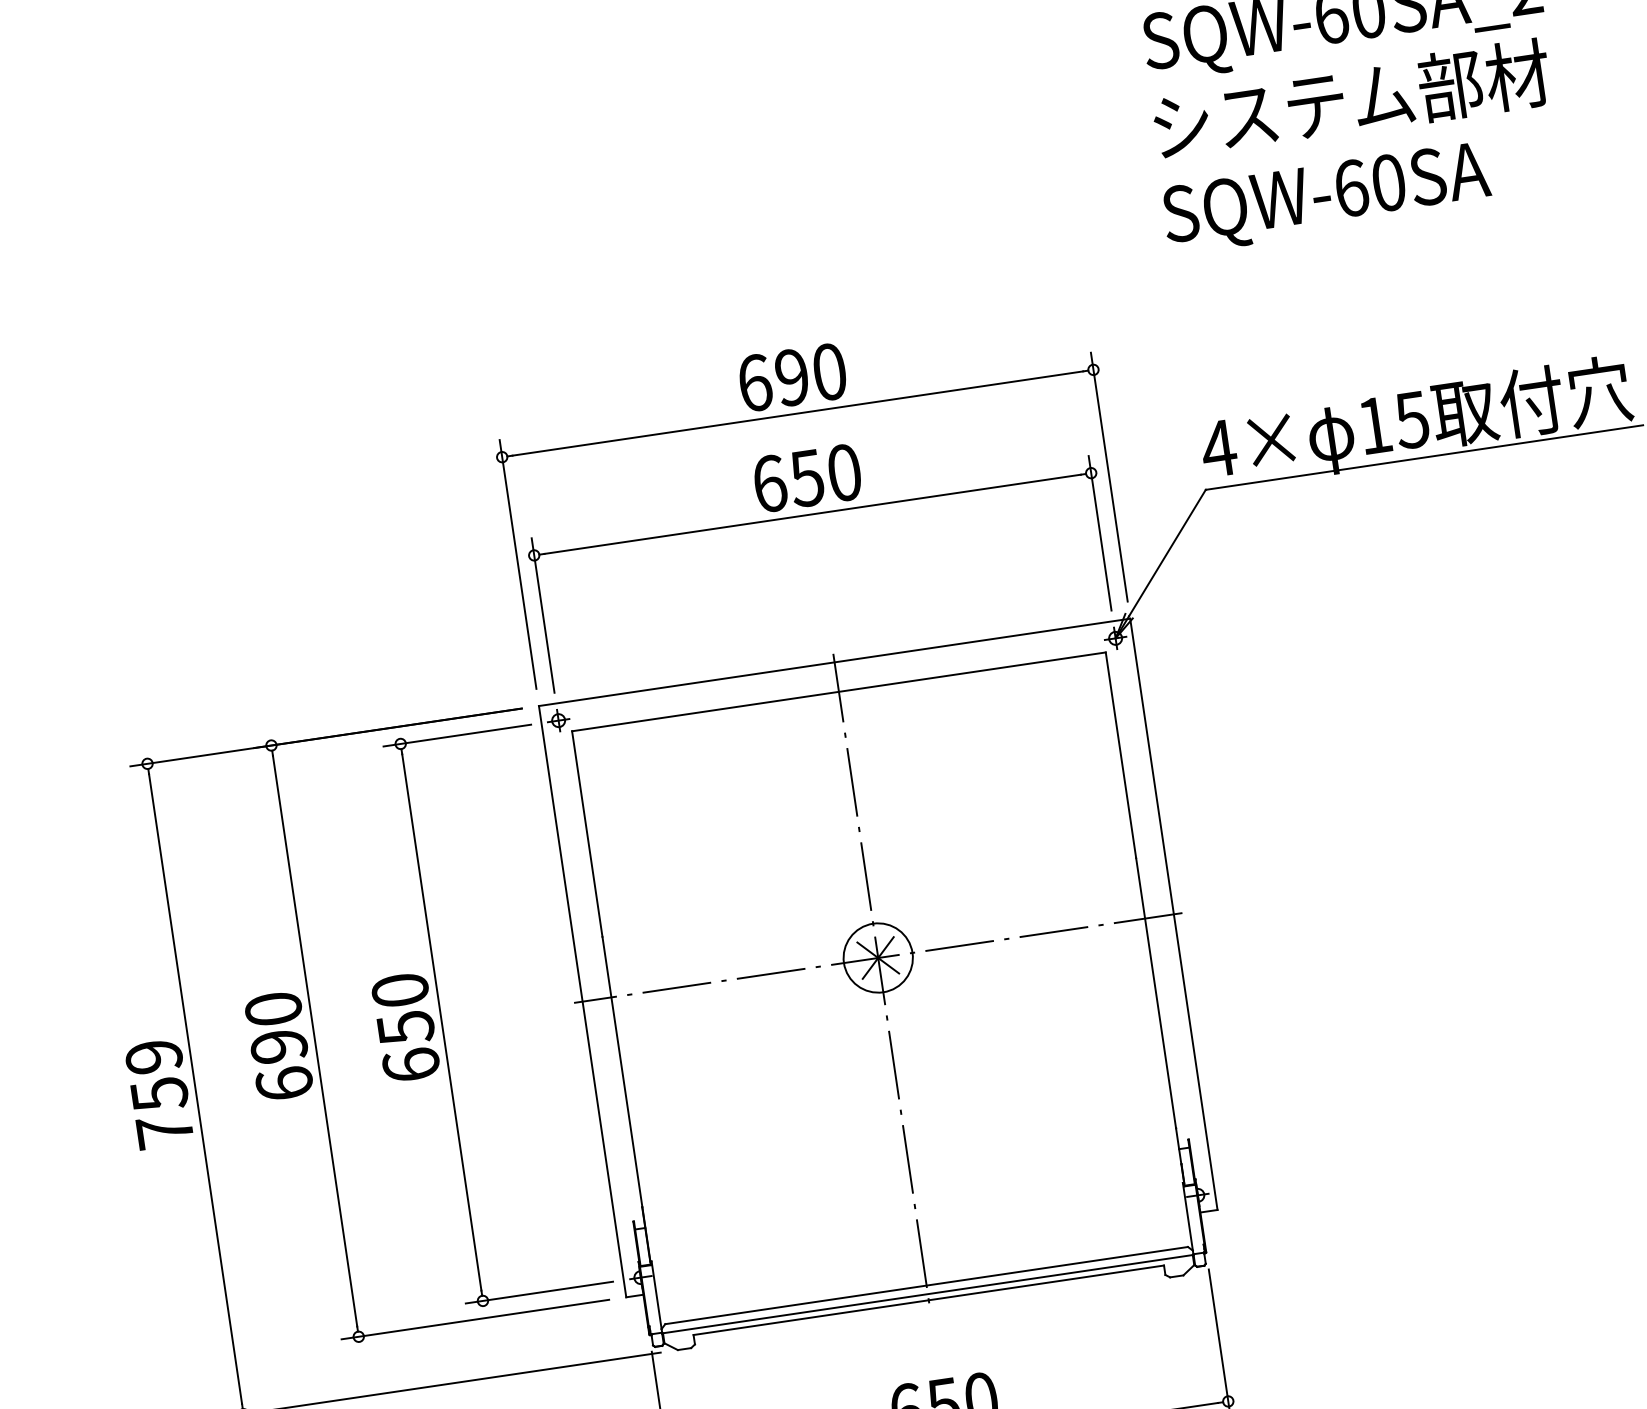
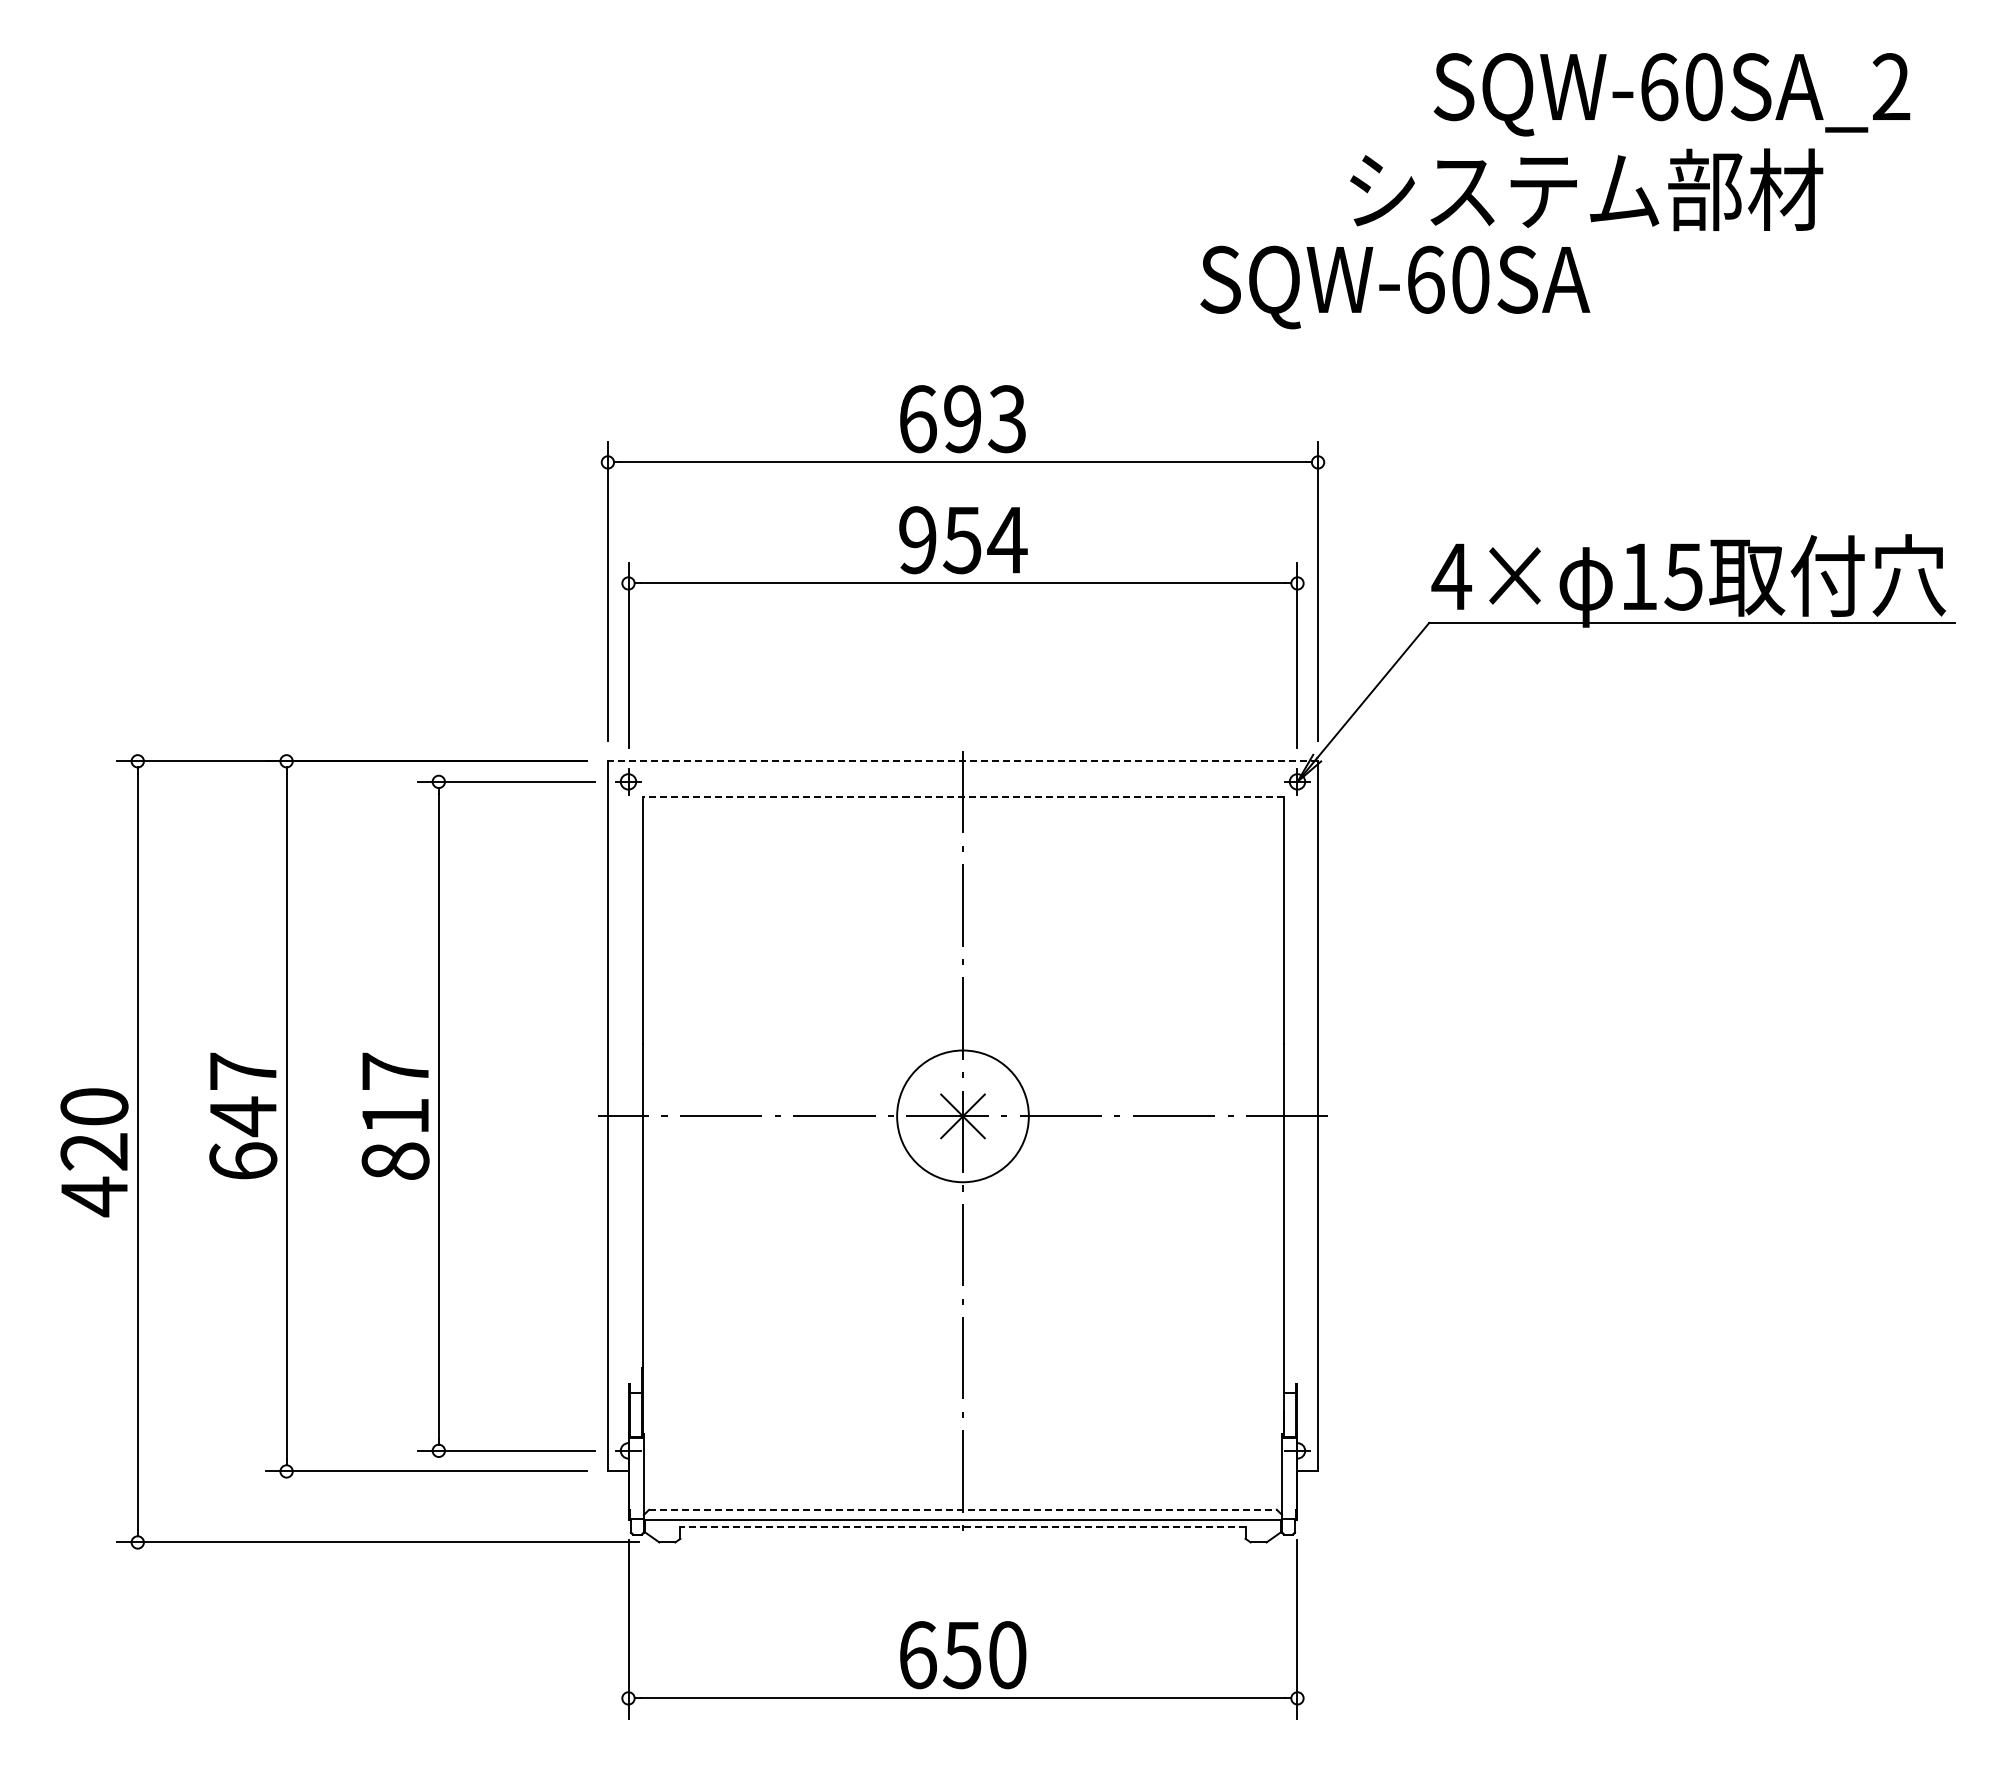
text: (1351, 99) -> (1586, 189), moved
text: (1327, 198) -> (1395, 287), moved
text: (829, 372) -> (1007, 419), 690 -> 693
text: (807, 478) -> (963, 540), 650 -> 954
line: (834, 662) -> (962, 761), solid -> dashed
line: (838, 691) -> (962, 796), solid -> dashed
circle: (877, 958) -> (962, 1116), size x1.6
text: (405, 1027) -> (395, 1115), 650 -> 817
text: (276, 1028) -> (243, 1094), 690 -> 647
text: (159, 1094) -> (94, 1152), 759 -> 420
line: (926, 1285) -> (962, 1509), solid -> dashed
line: (929, 1300) -> (963, 1527), solid -> dashed

